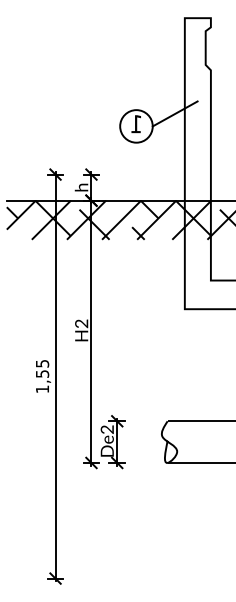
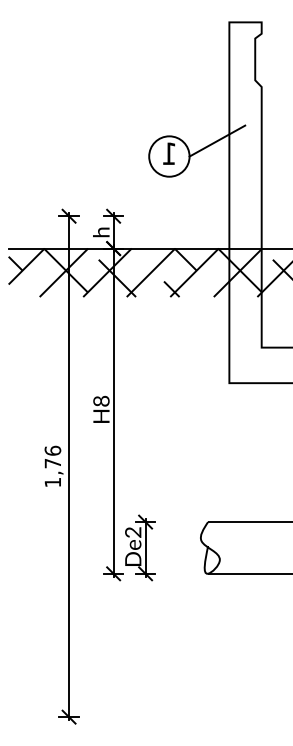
text: (81, 323) -> (101, 400), H2 -> H8
text: (42, 368) -> (52, 456), 1,55 -> 1,76

